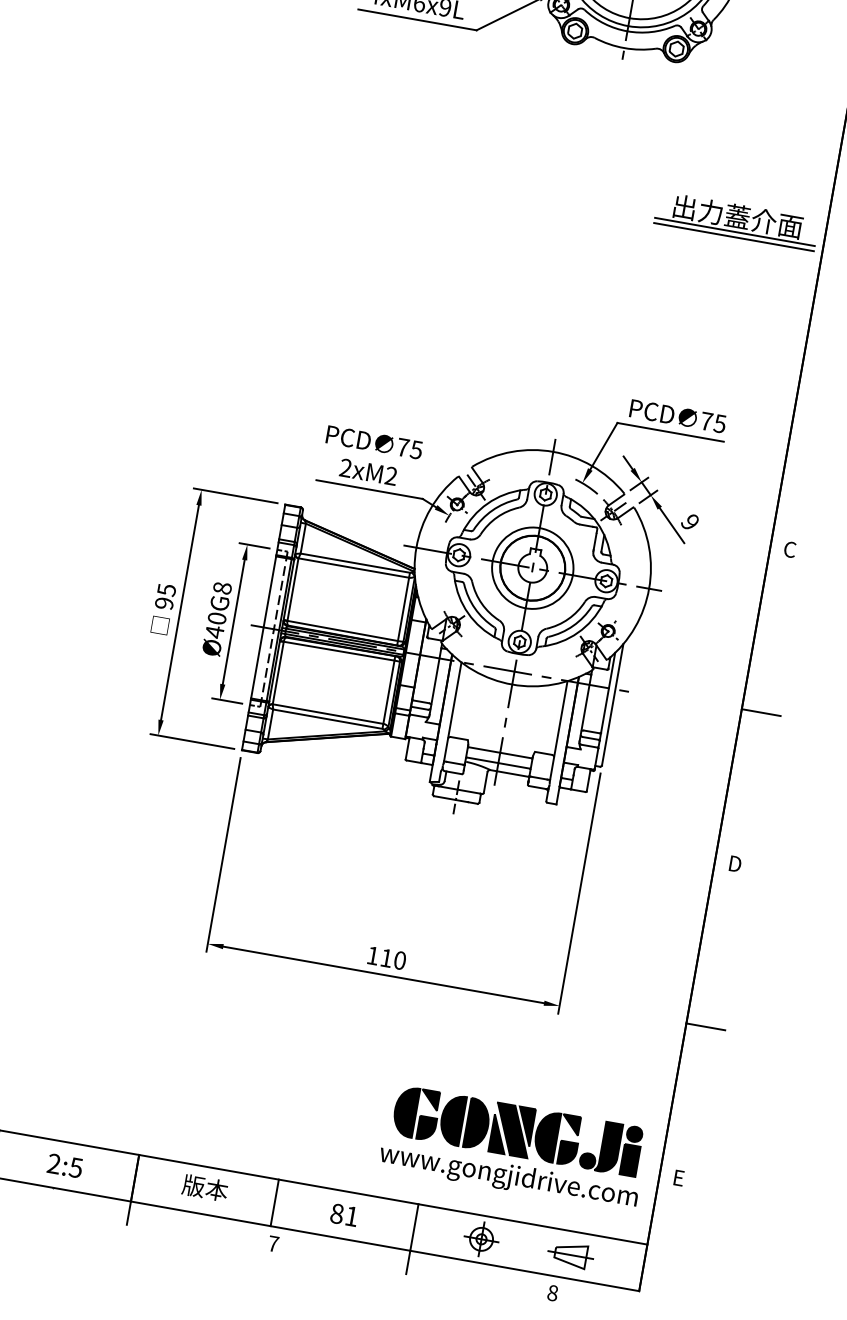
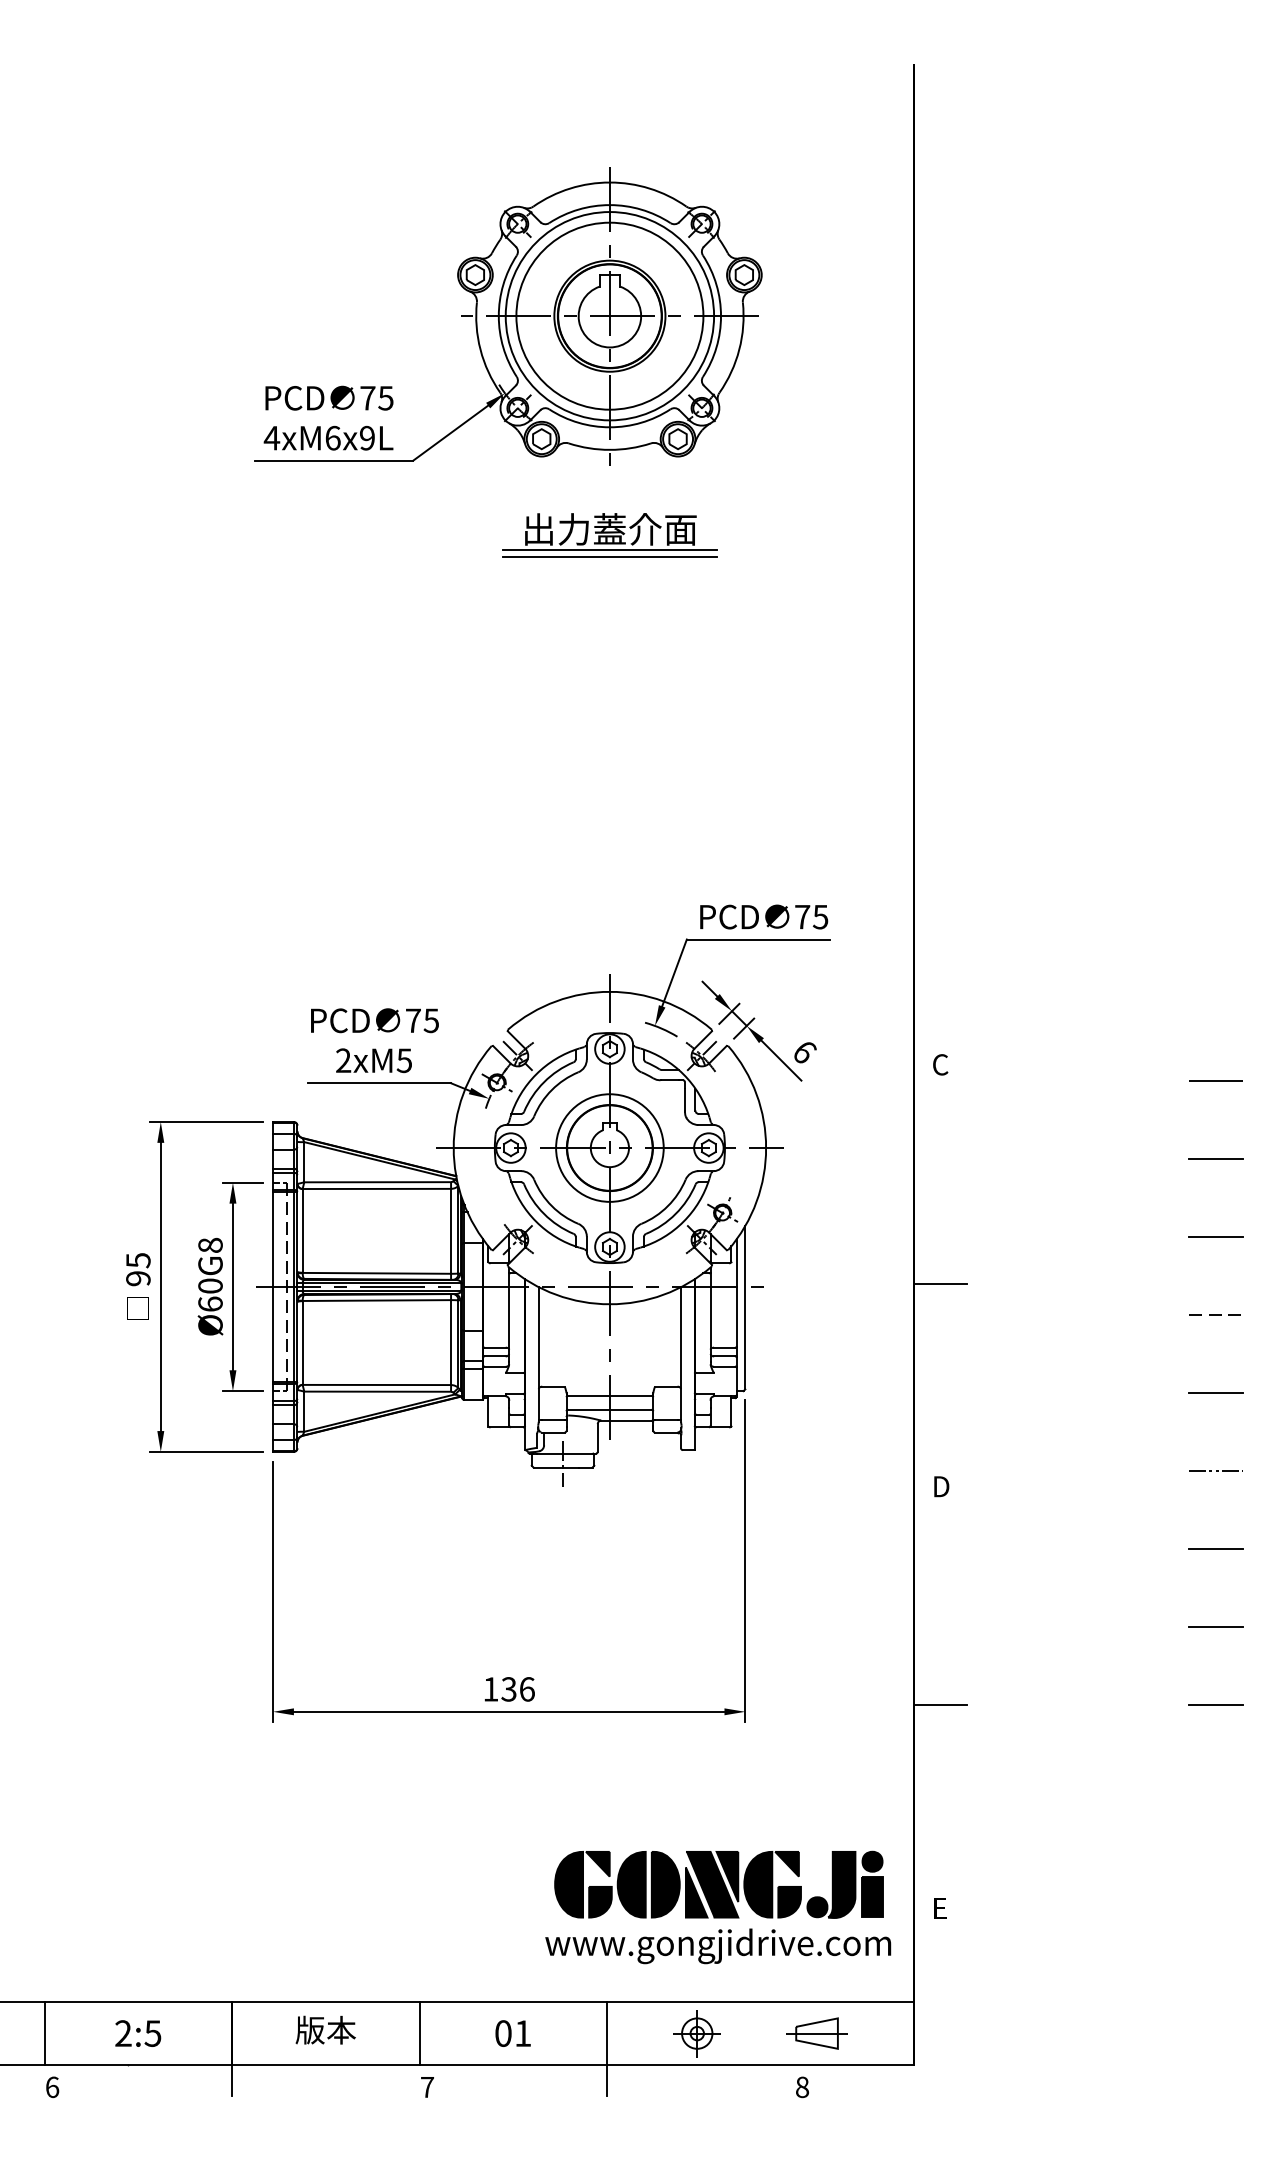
part: (736, 221) -> (609, 535), moved
text: (391, 476) -> (404, 1060), 2xM2 -> 2xM5
text: (690, 522) -> (804, 1052), 9 -> 6
text: (214, 632) -> (210, 1304), Ø40G8 -> Ø60G8
text: (392, 959) -> (517, 1689), 110 -> 136
text: (337, 1213) -> (503, 2033), 81 -> 01

